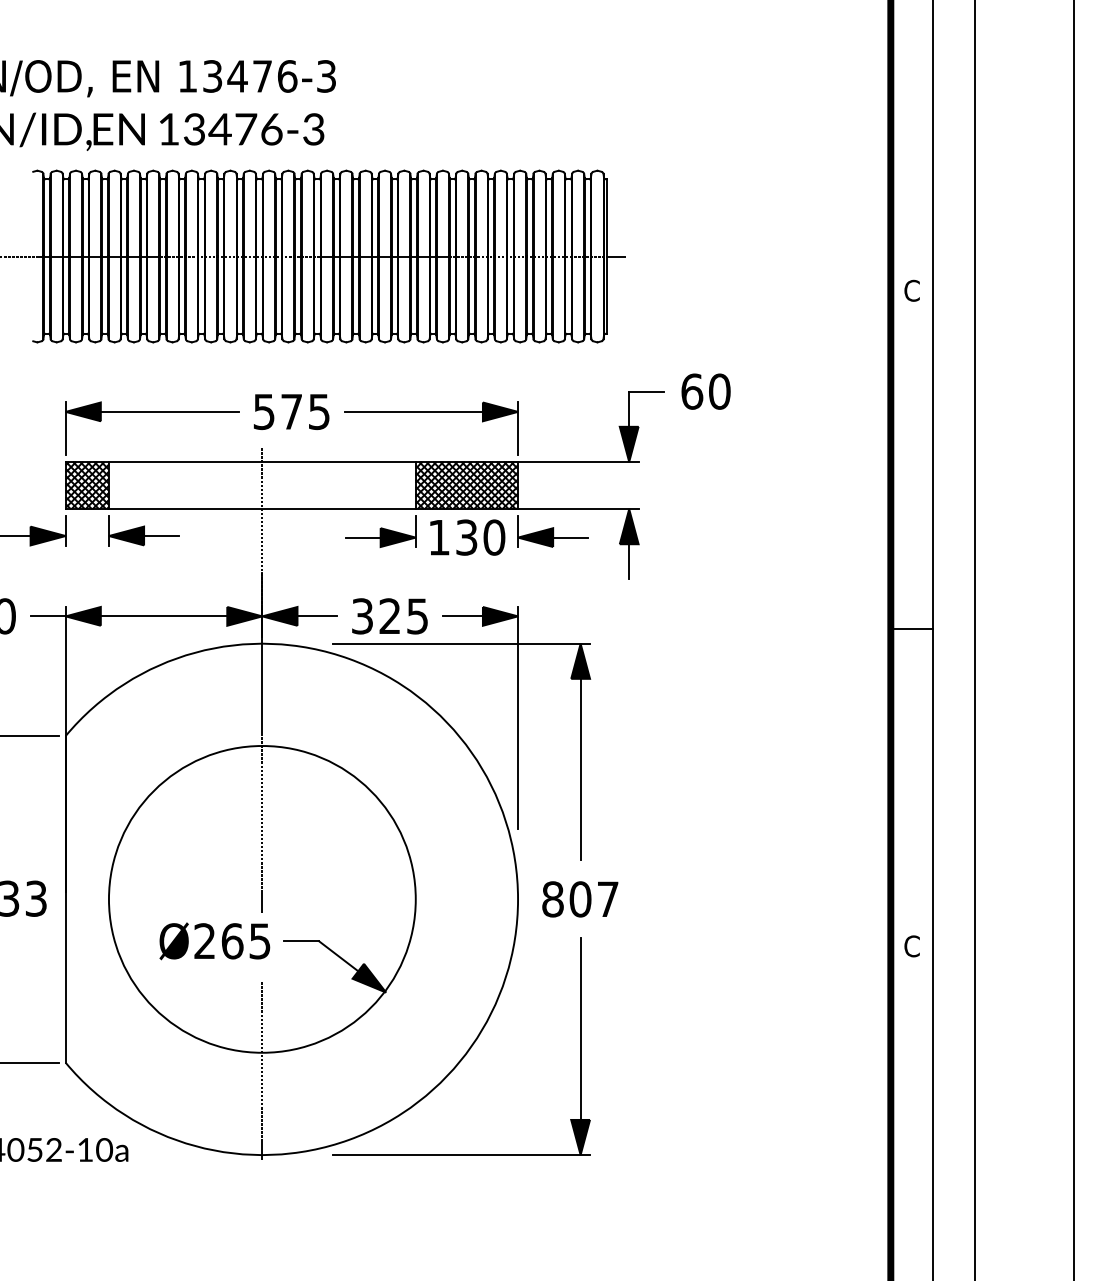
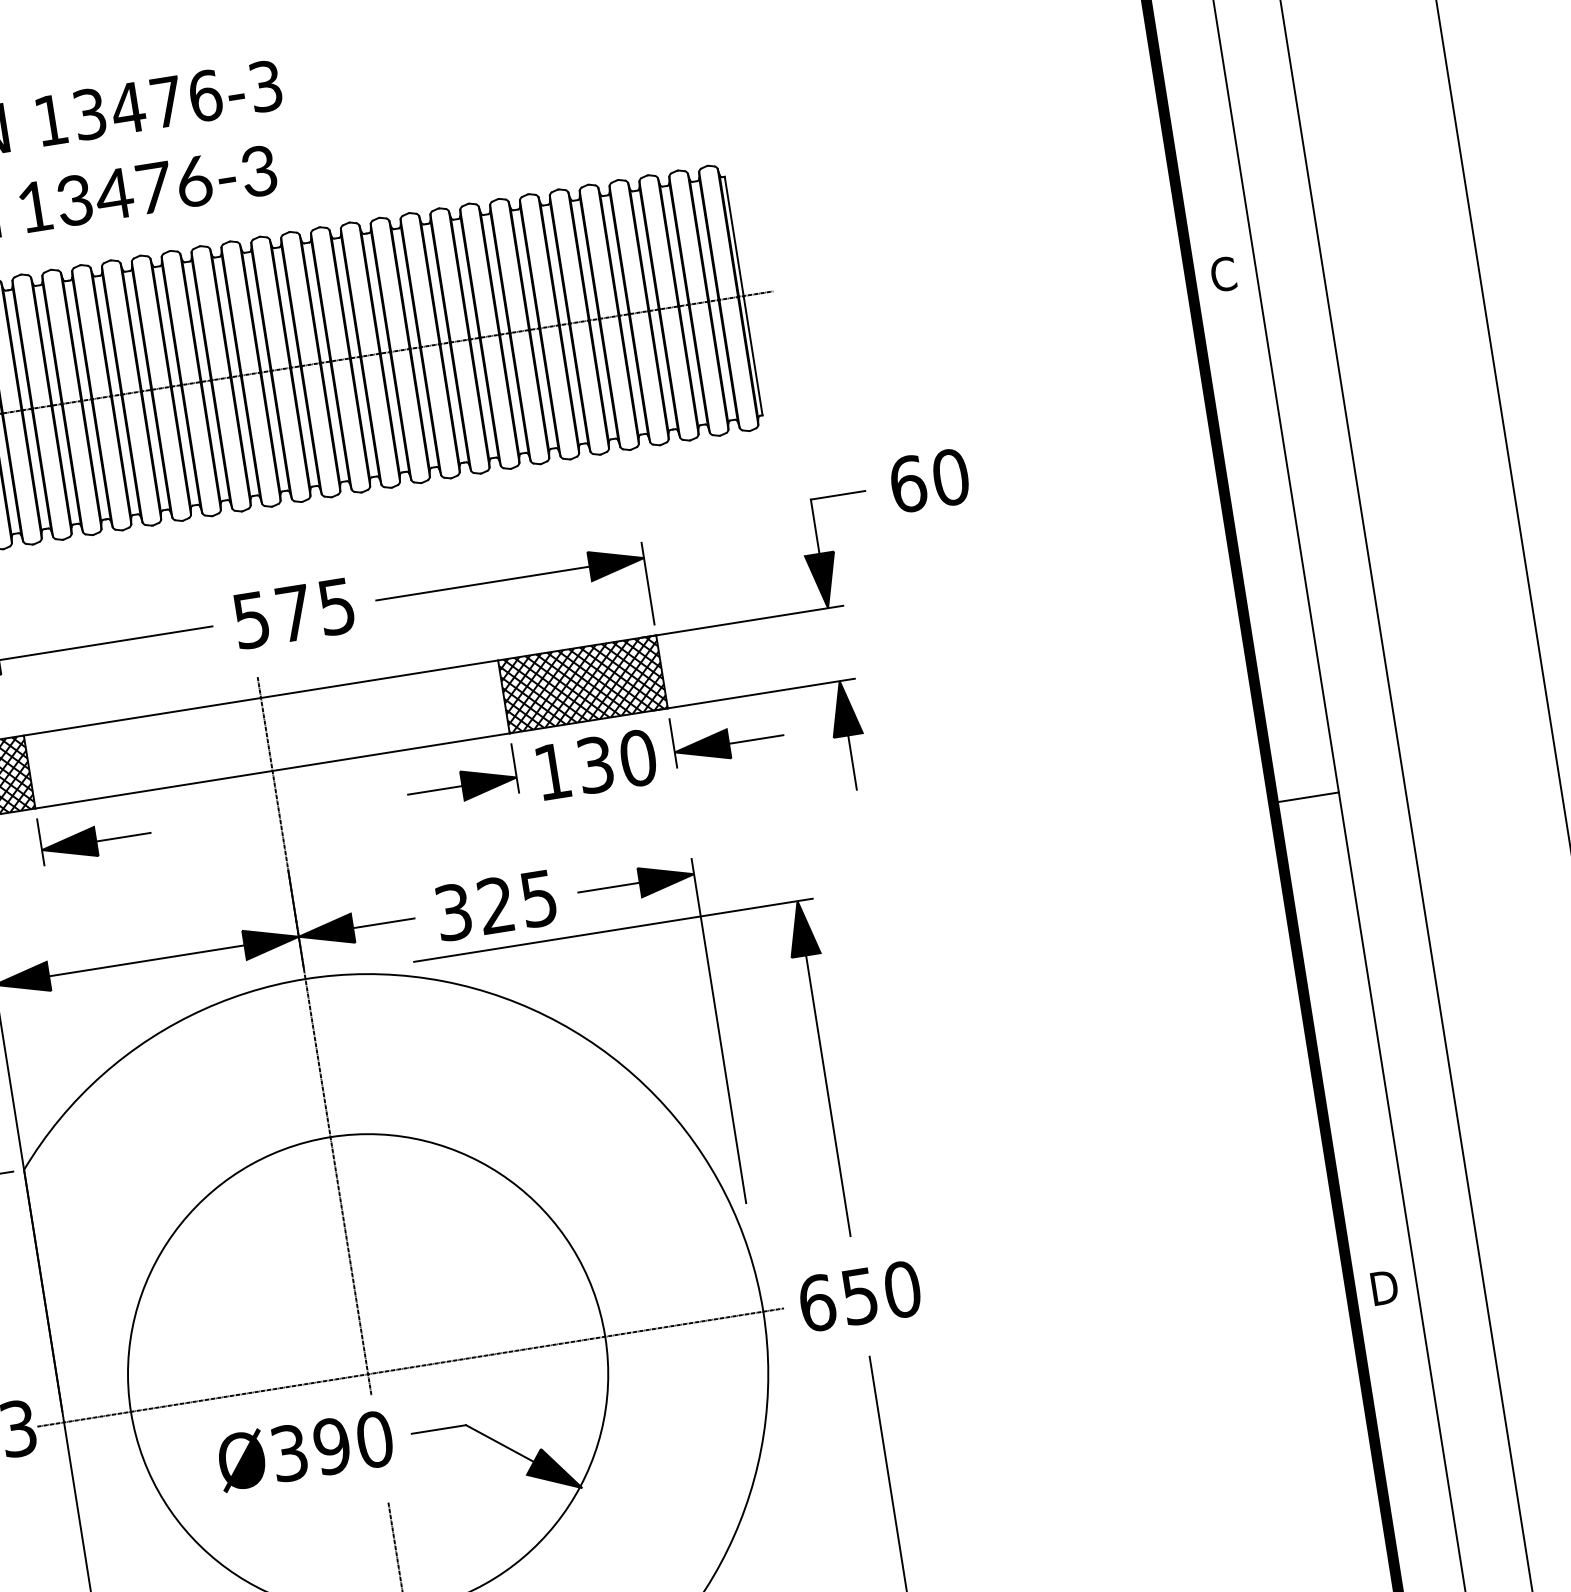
line: (289, 899) -> (410, 1367), added
text: (580, 899) -> (859, 1296), 807 -> 650
text: (232, 941) -> (332, 1446), Ø265 -> Ø390
text: (912, 946) -> (1384, 1287), C -> D

